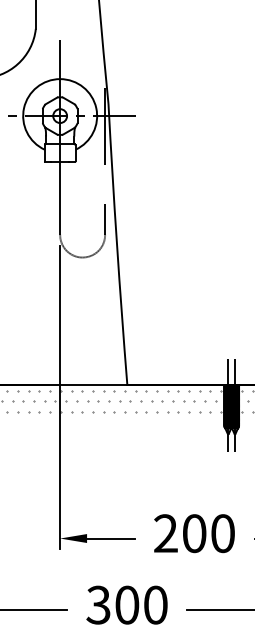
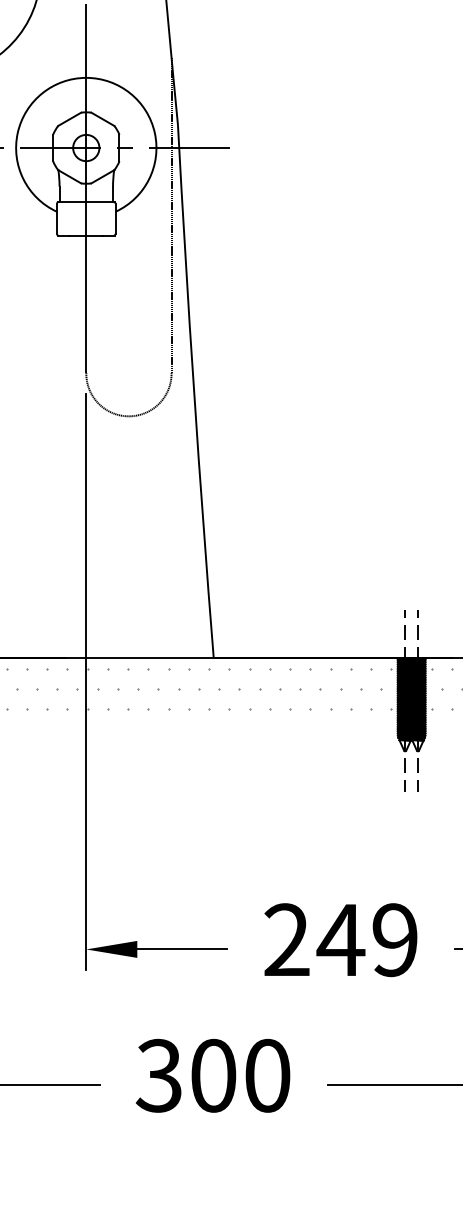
text: (207, 533) -> (365, 939), 200 -> 249

